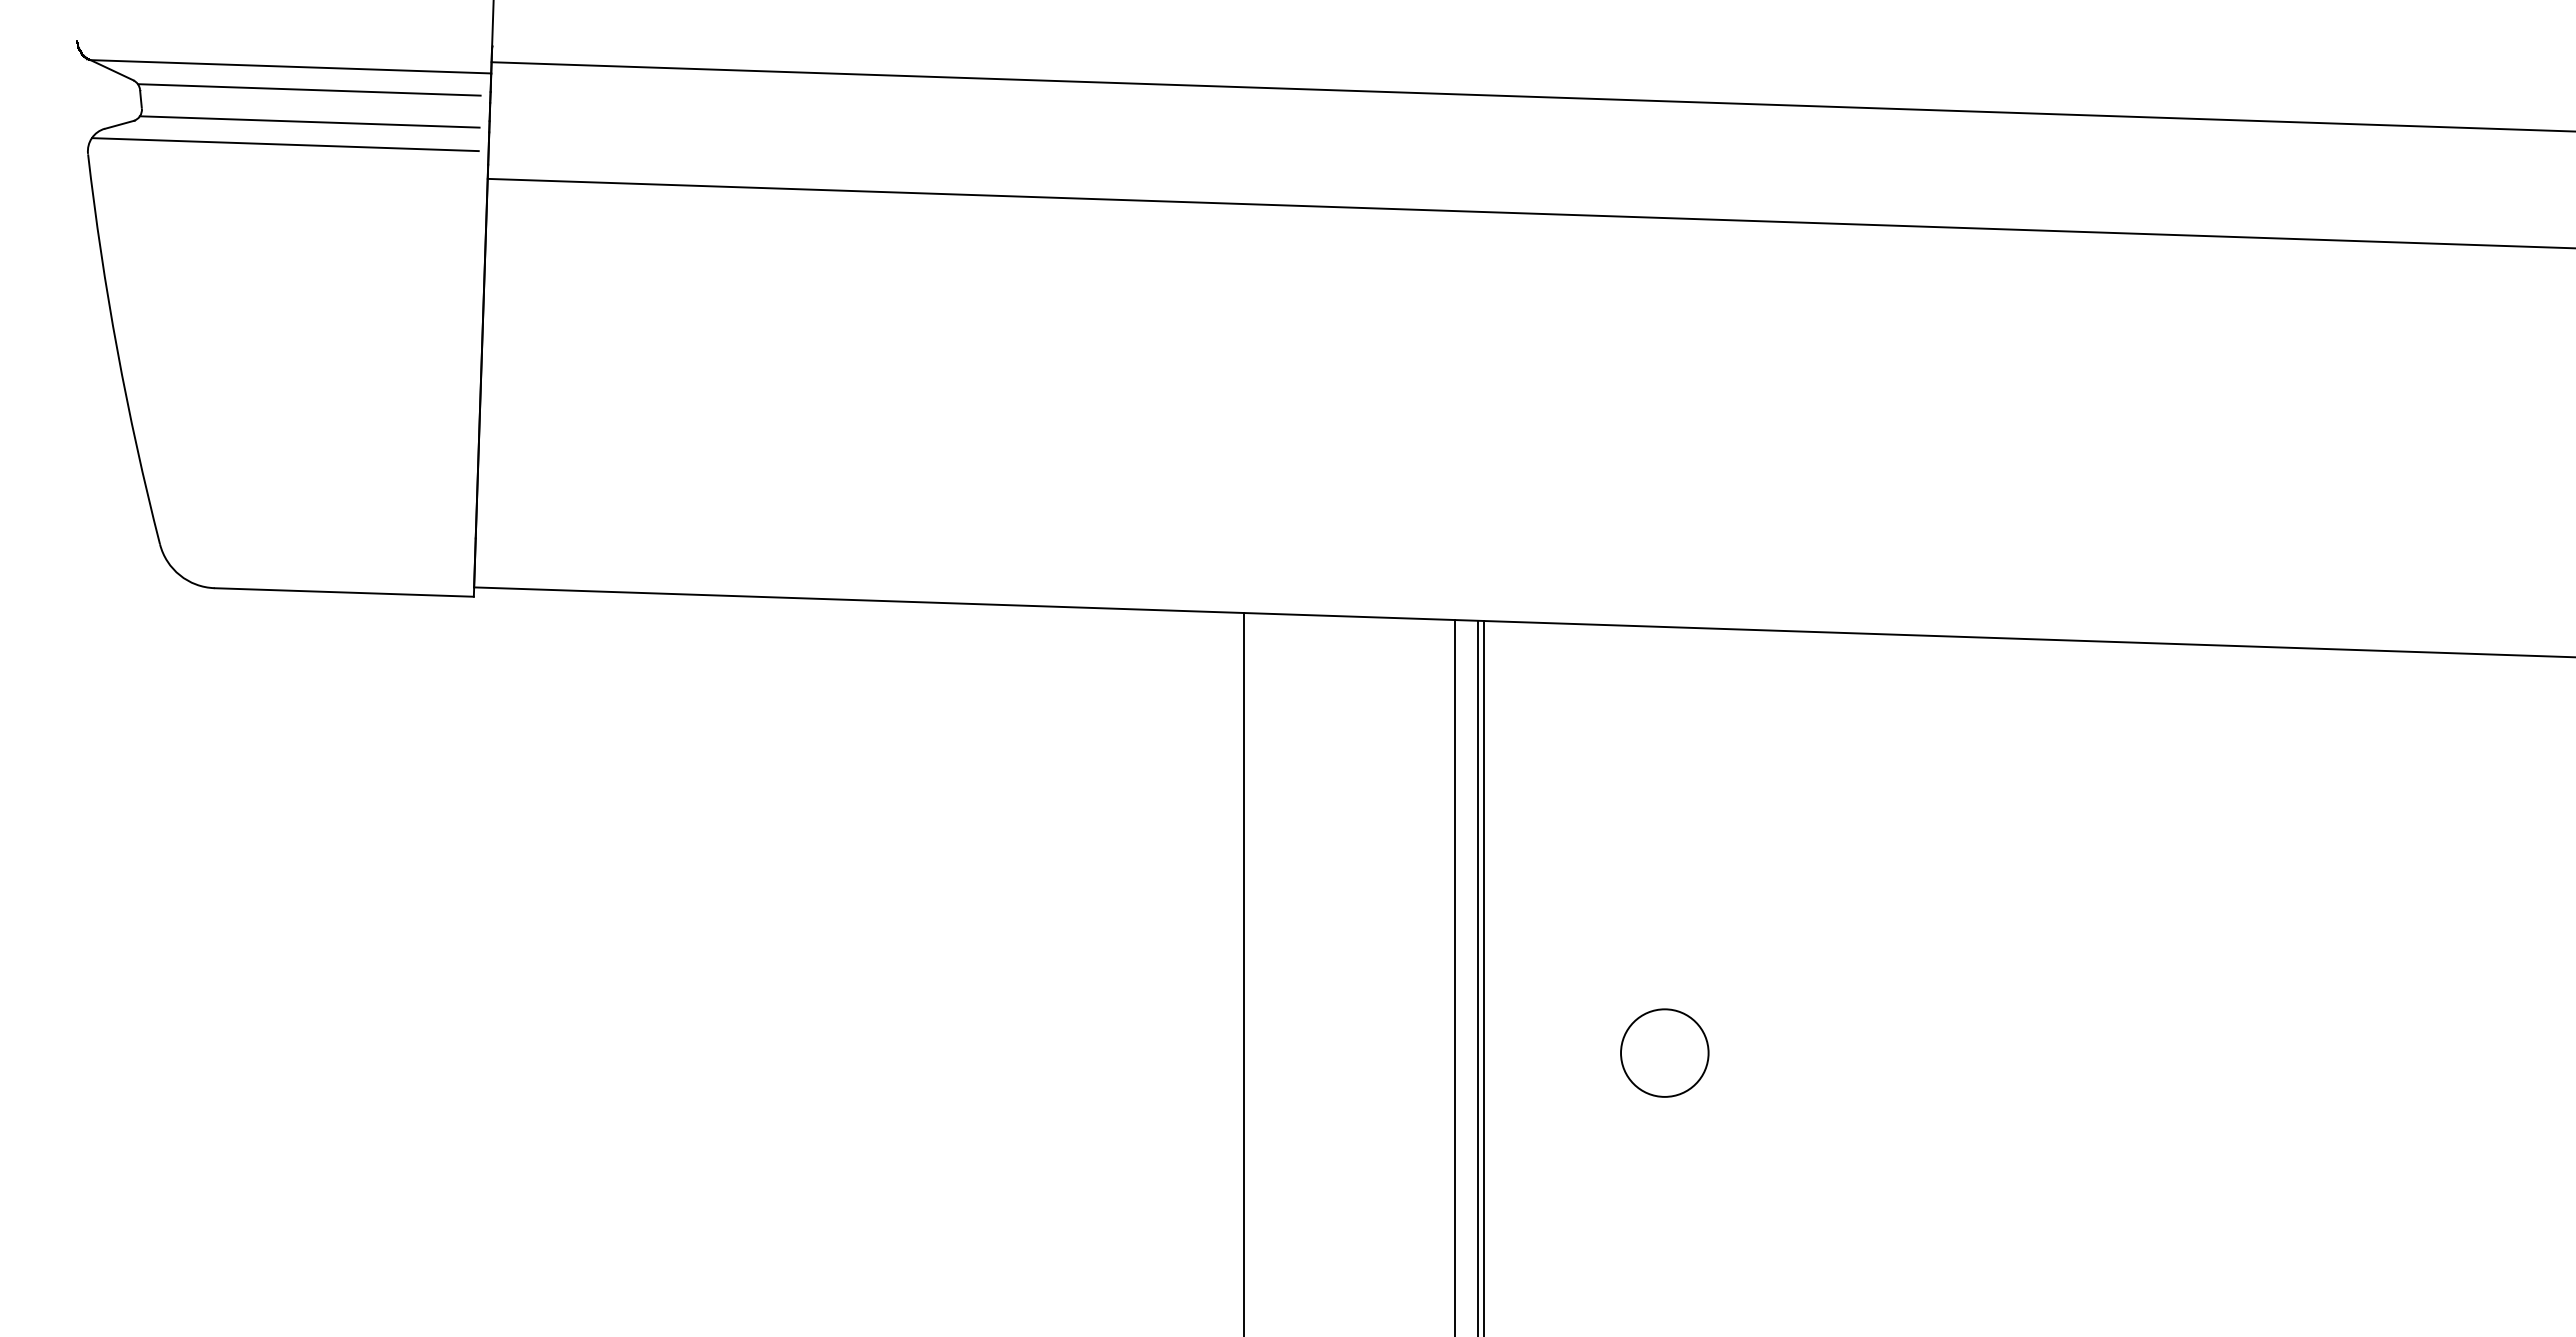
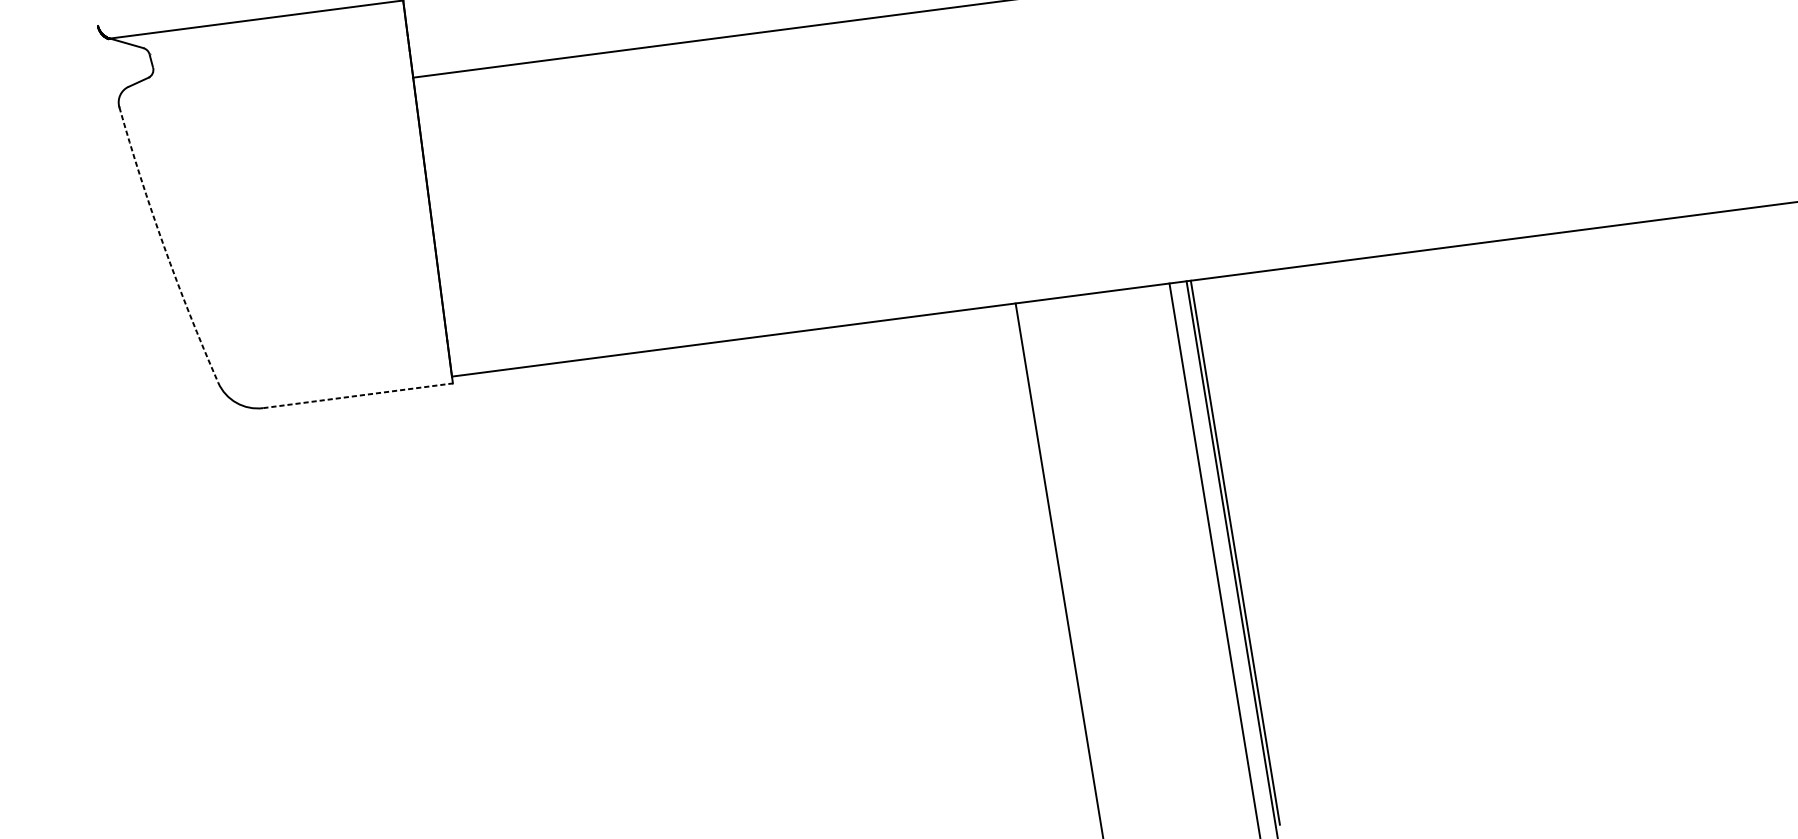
line: (309, 89) -> (272, 33), removed
line: (309, 121) -> (276, 57), removed
line: (284, 144) -> (261, 76), removed
arc: (117, 350) -> (164, 246), solid -> dashed
line: (344, 592) -> (358, 395), solid -> dashed
circle: (1664, 1052) -> (1373, 573), removed

